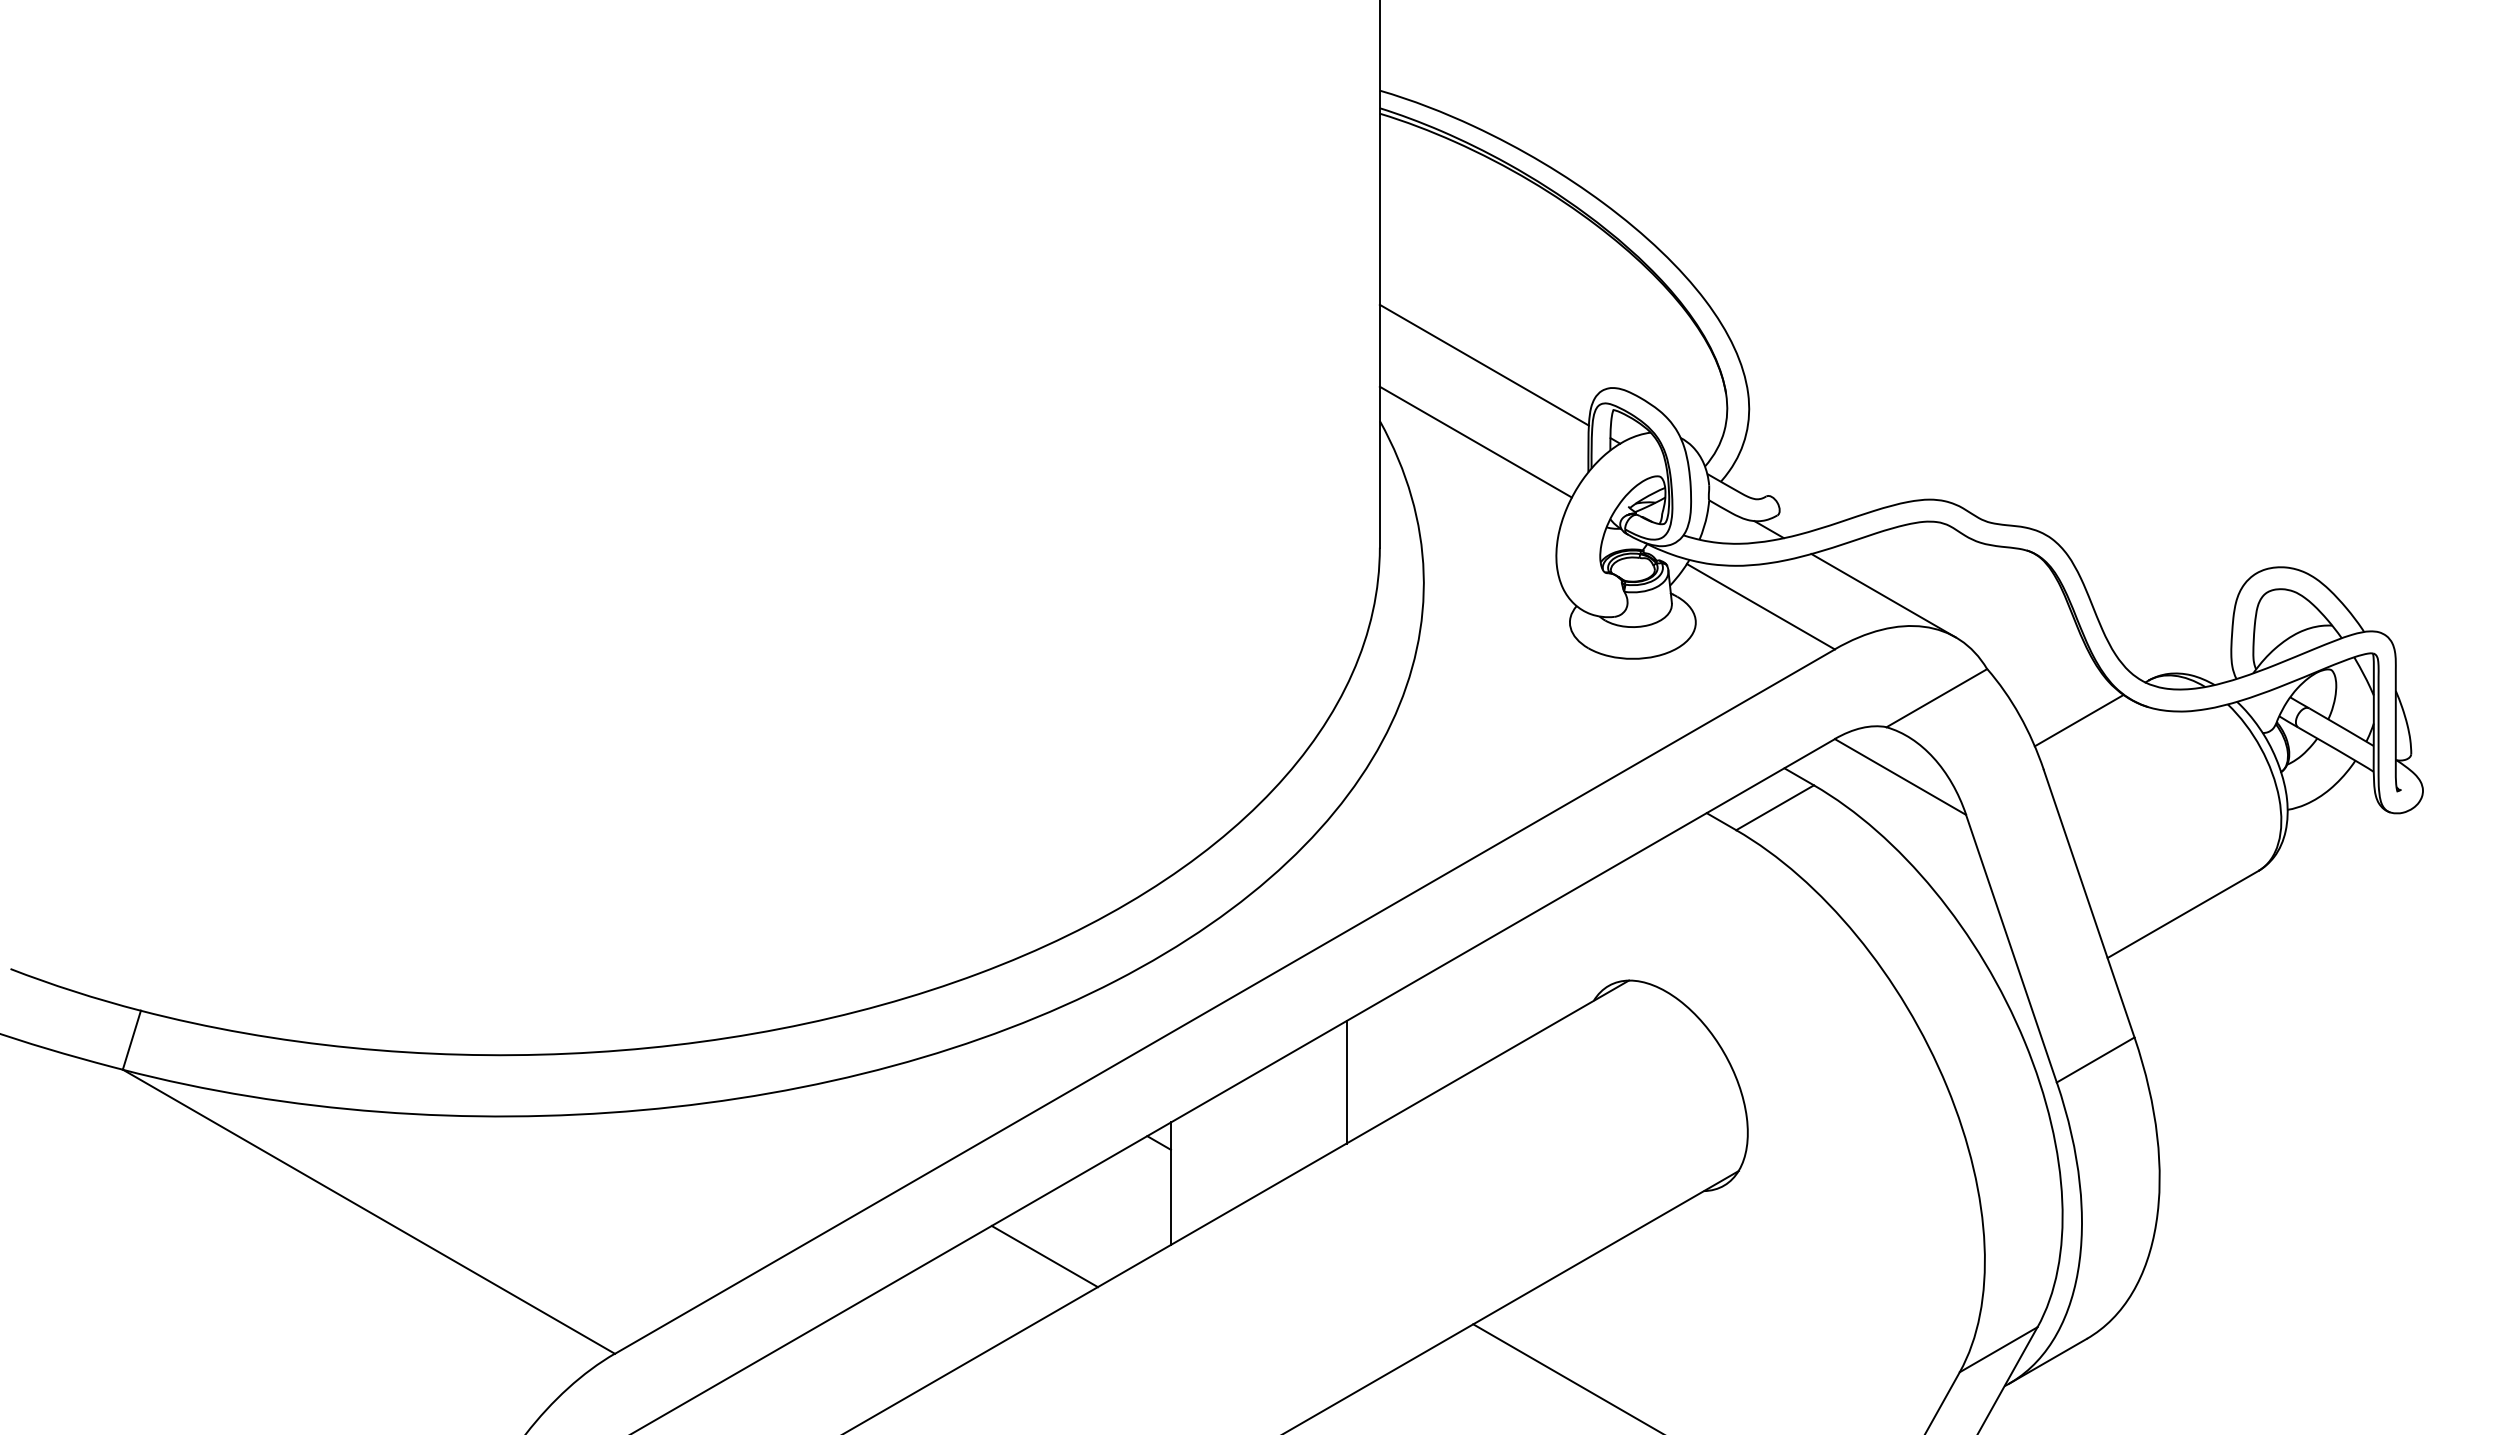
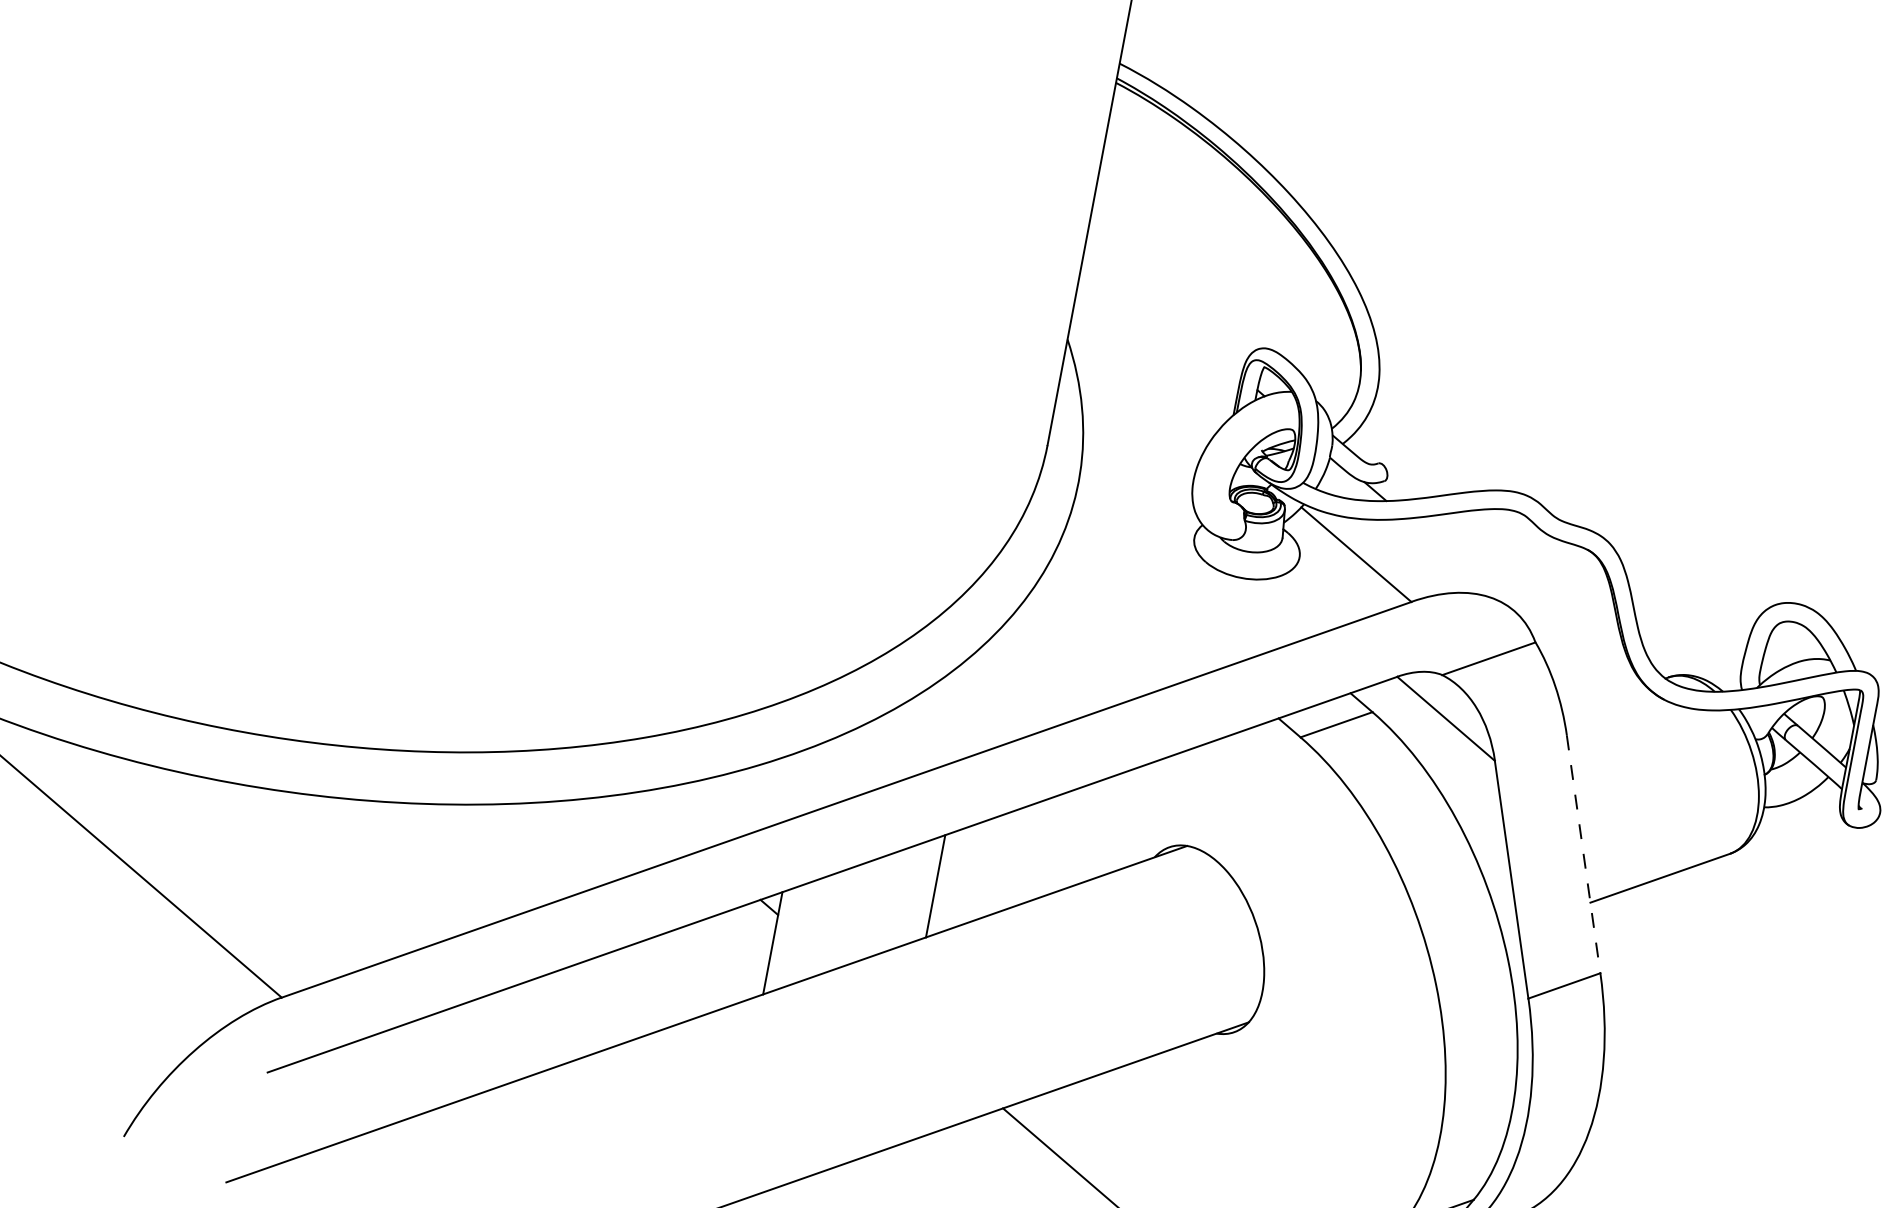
line: (1483, 364) -> (1163, 308), removed
line: (1475, 441) -> (1144, 371), removed
line: (1883, 595) -> (1460, 564), removed
line: (2078, 720) -> (1603, 699), removed
line: (2089, 904) -> (1583, 855), solid -> dashed
line: (1044, 1256) -> (655, 984), removed

